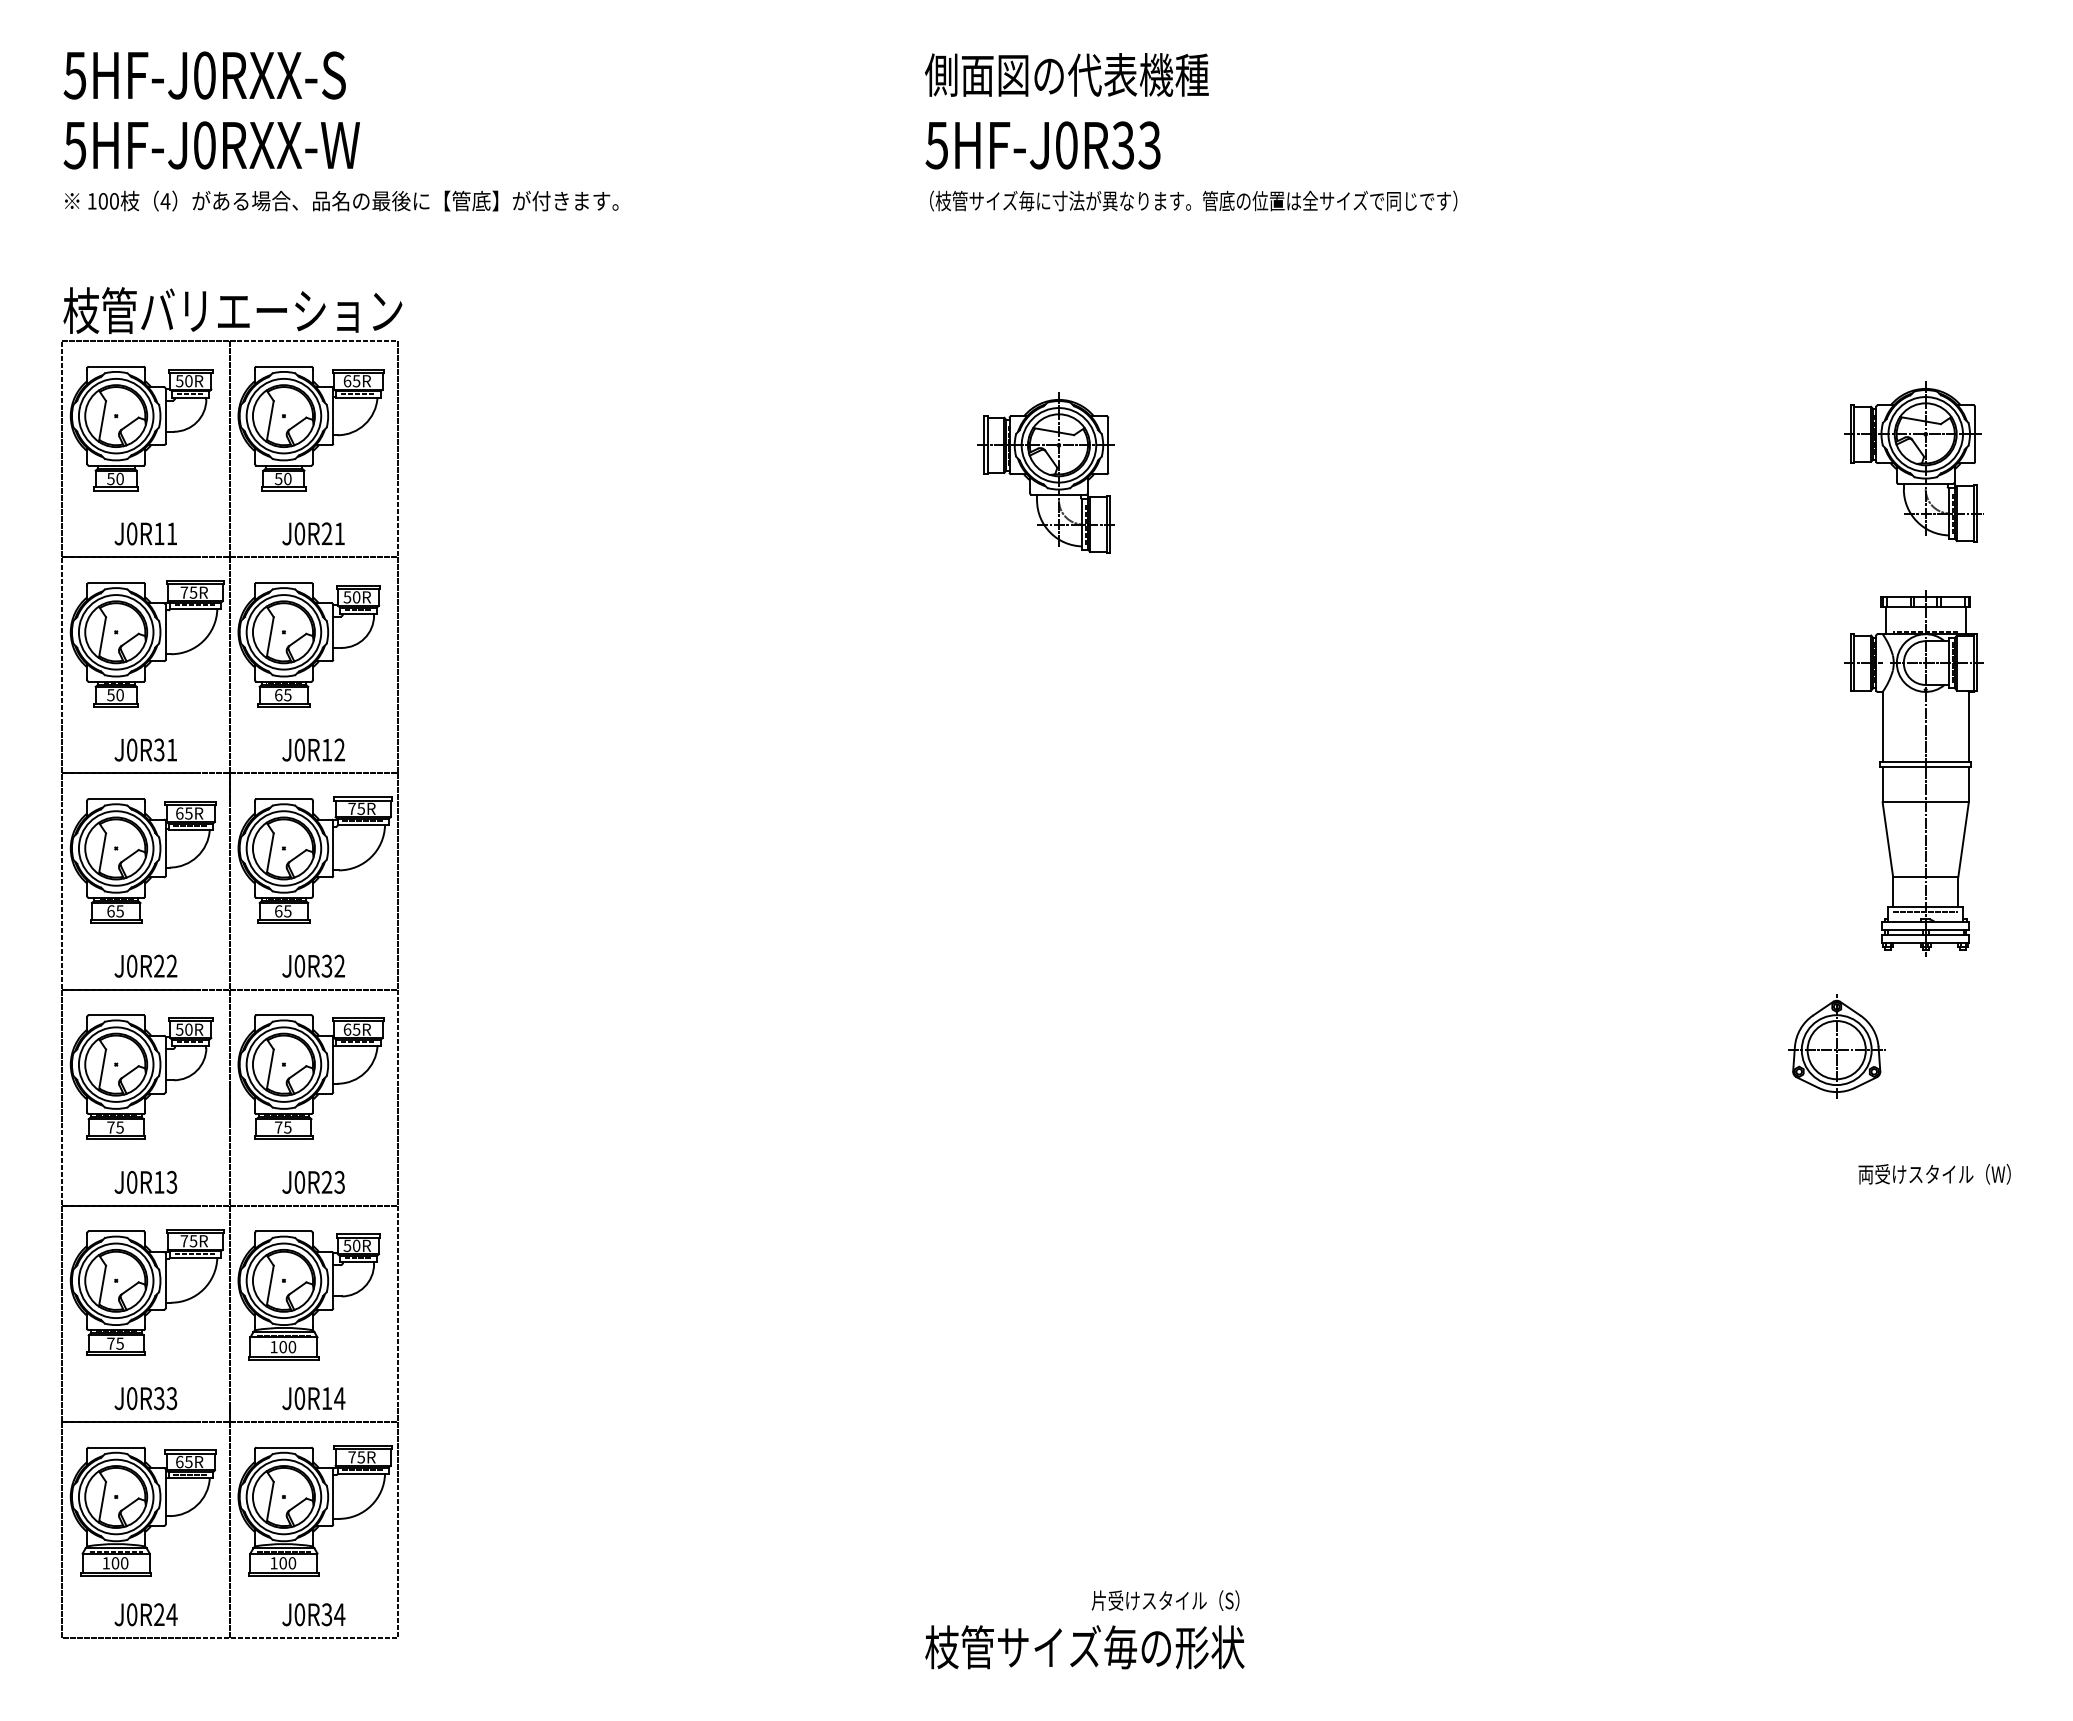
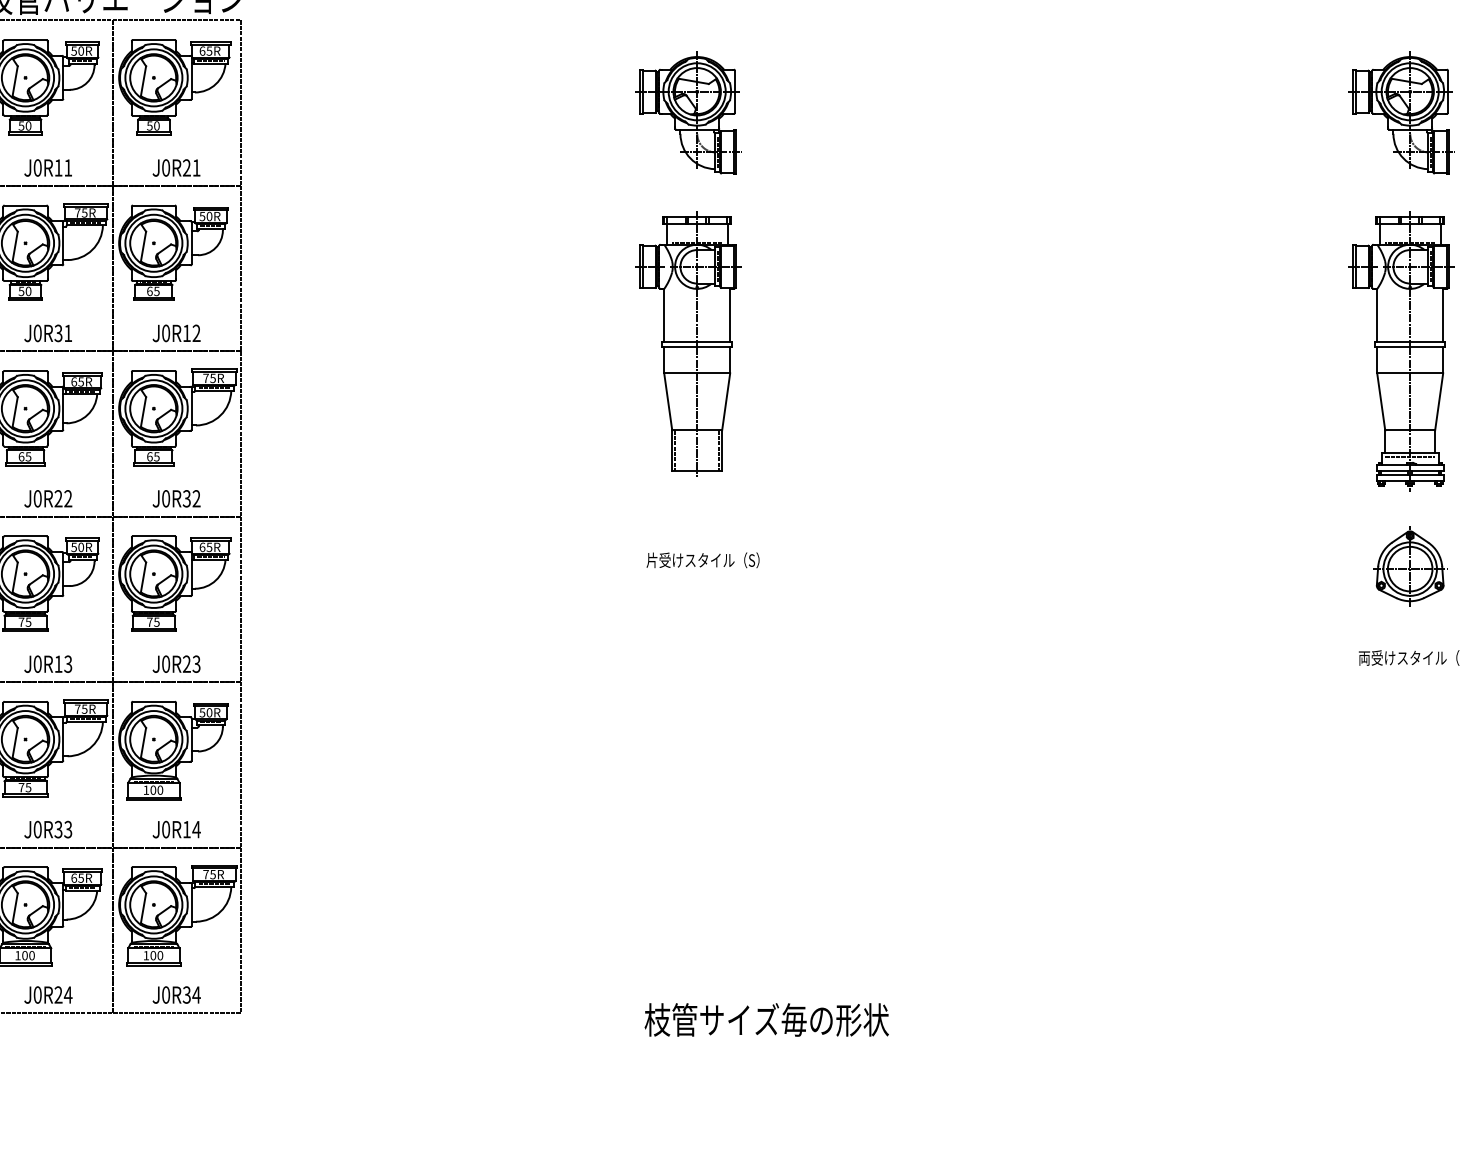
part: (1045, 472) -> (686, 112), moved
part: (981, 763) -> (687, 343), added
part: (1836, 1046) -> (1410, 566), moved
text: (1165, 1600) -> (702, 560), moved

